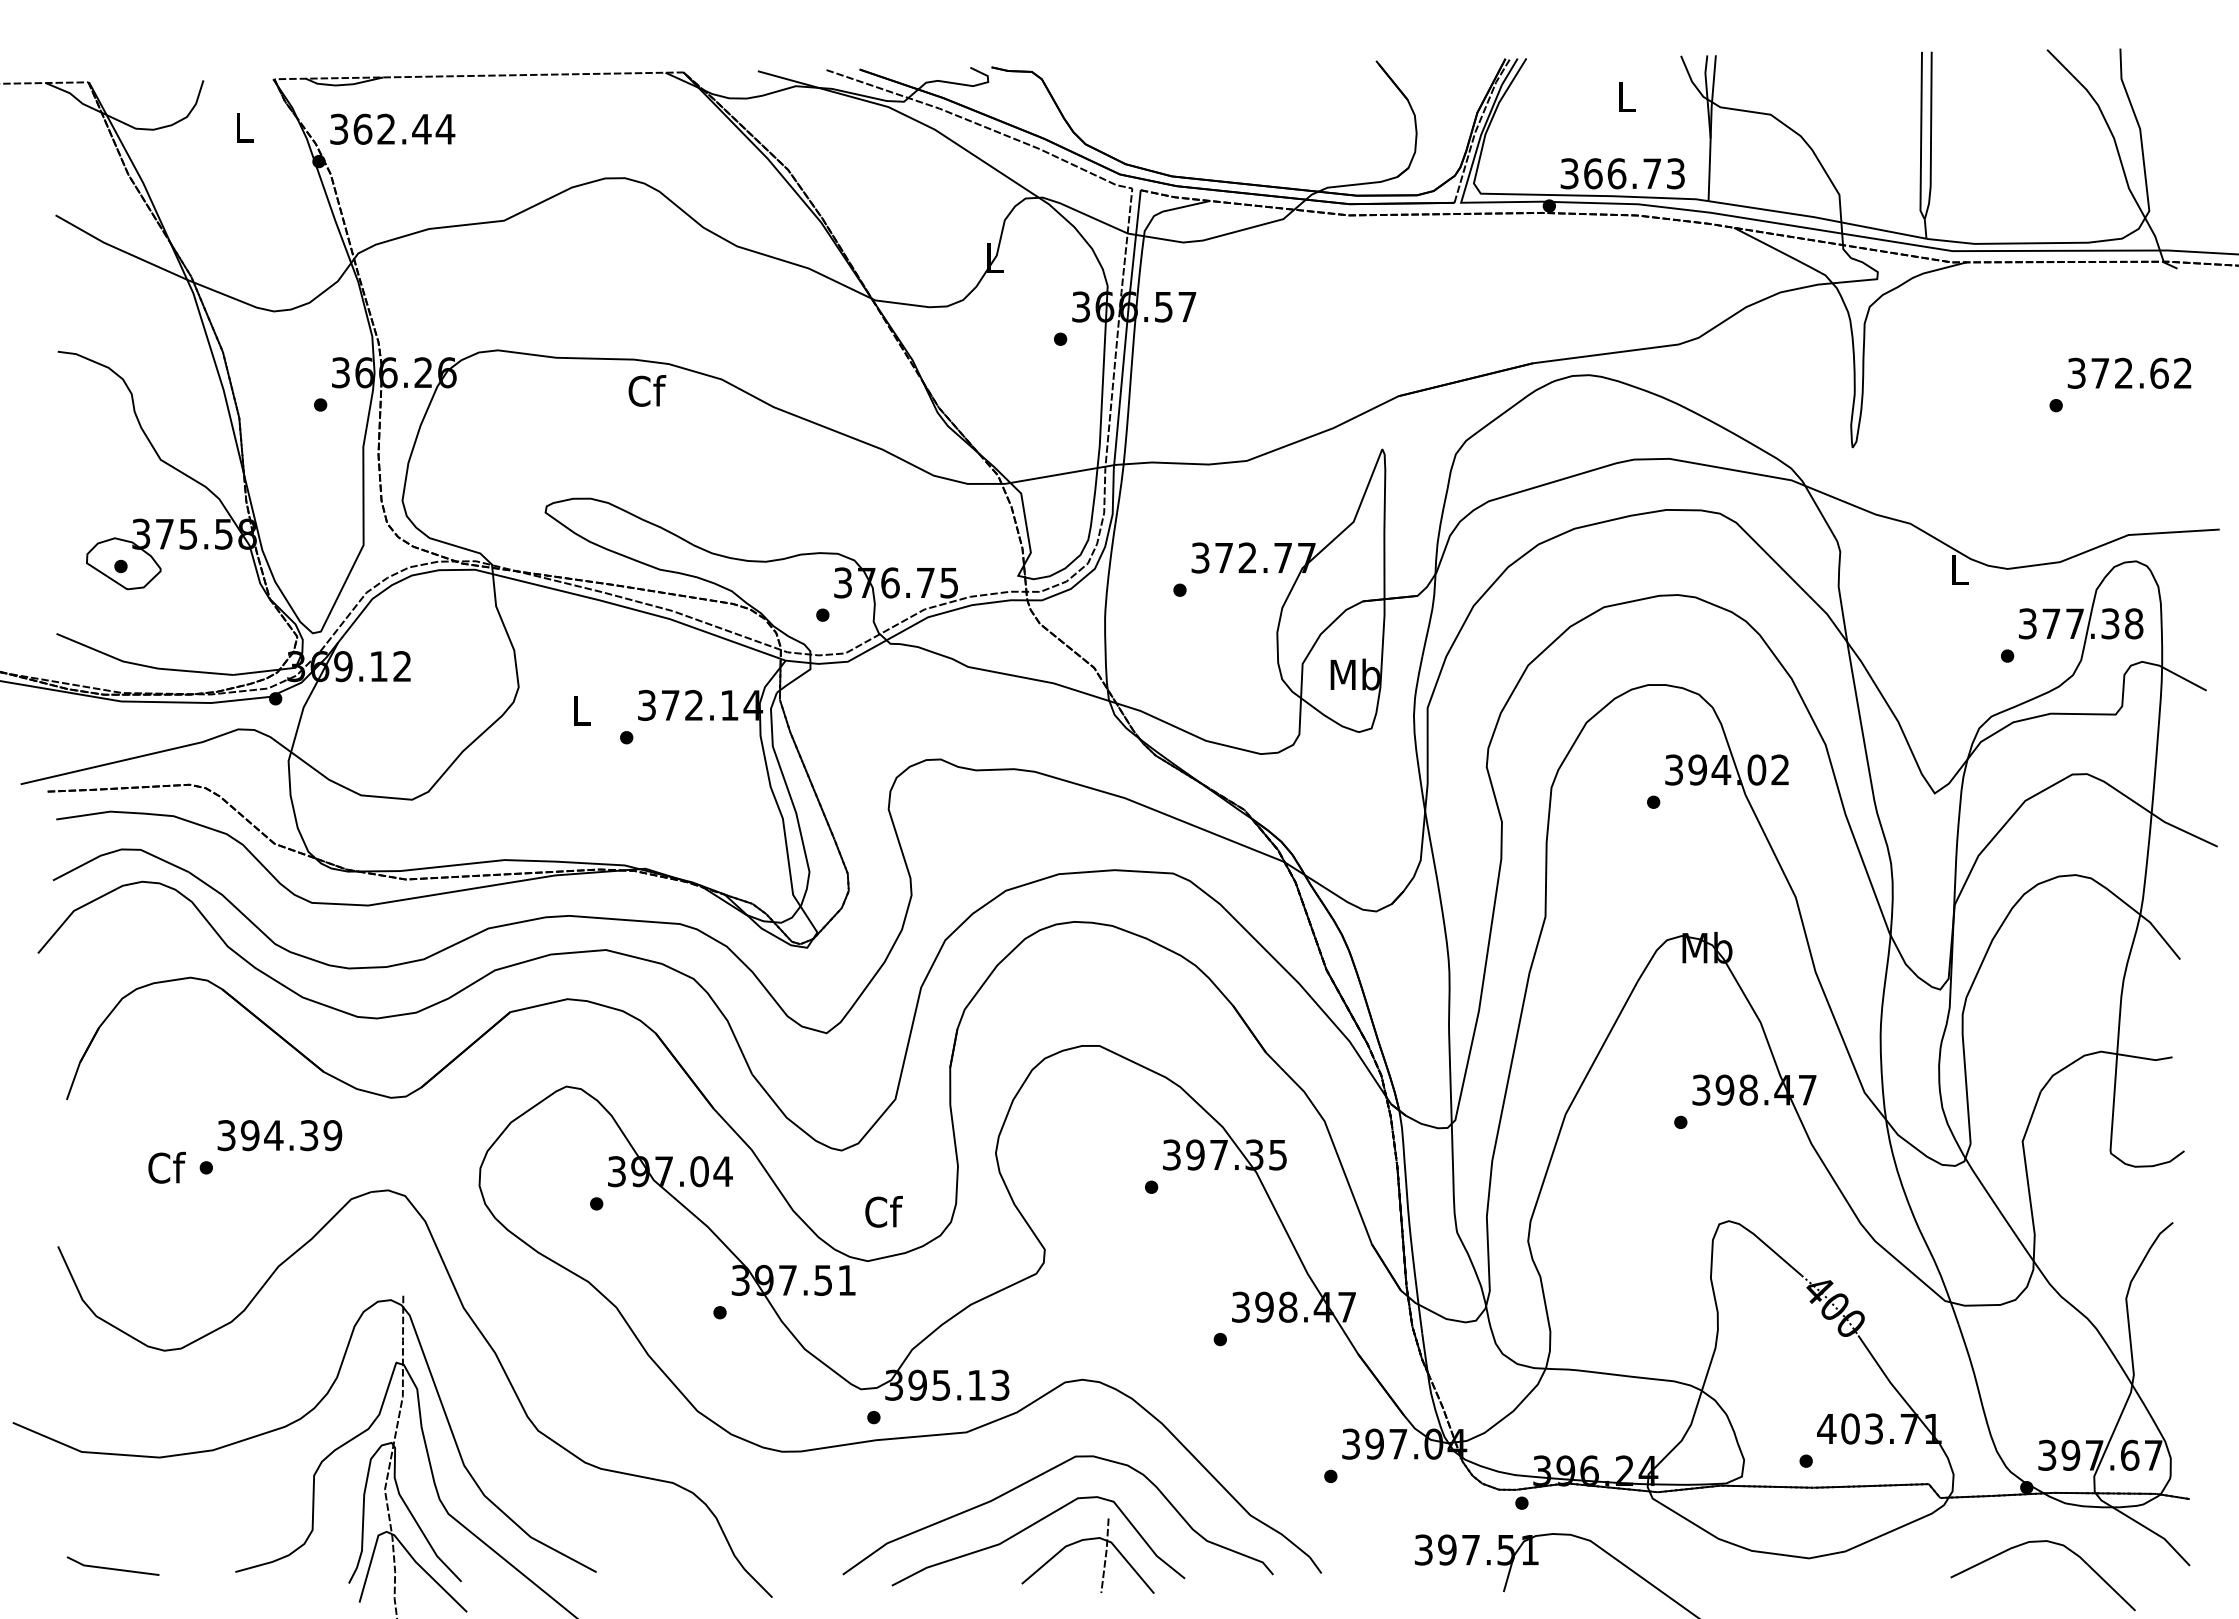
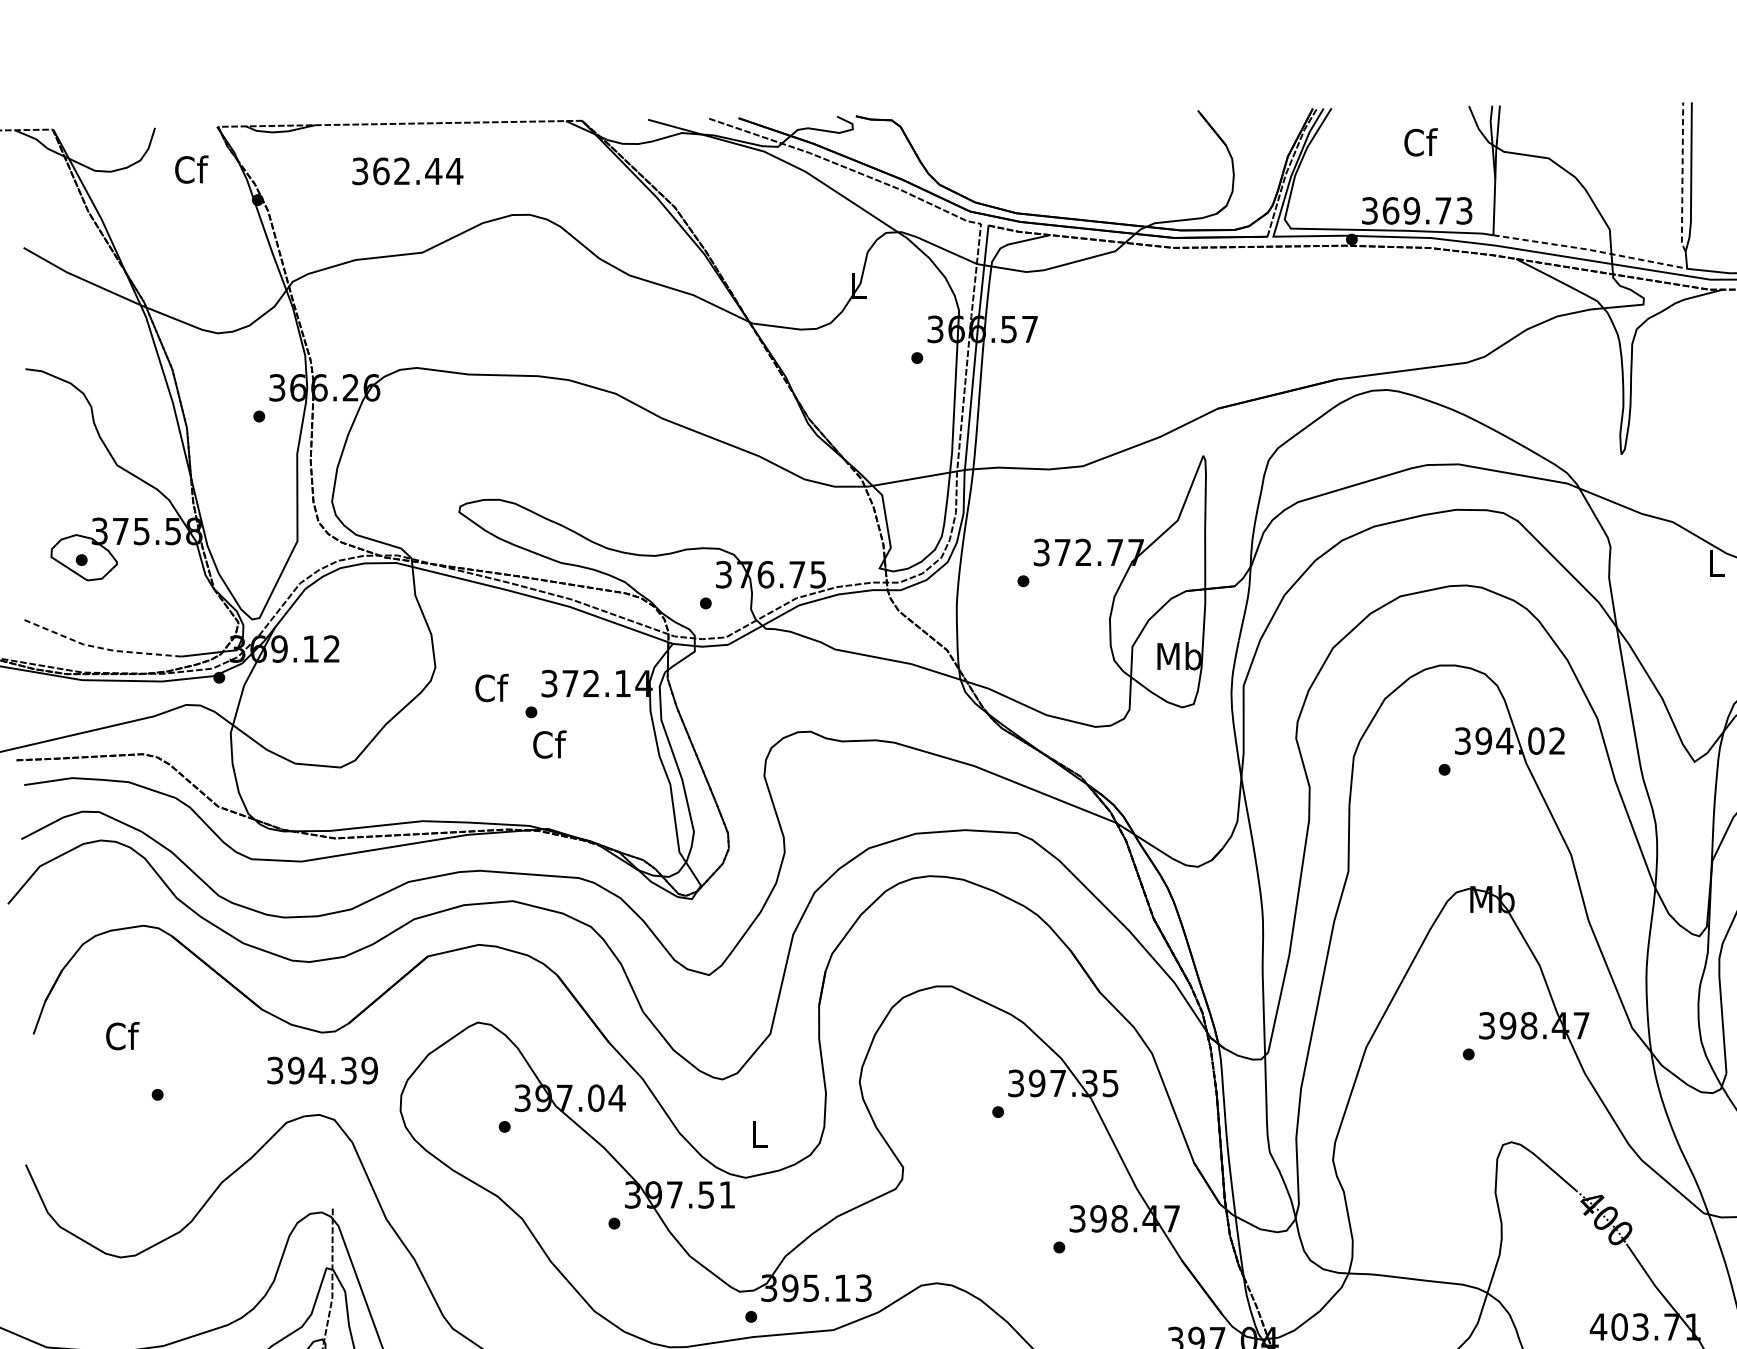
text: (1626, 96) -> (1420, 142), L -> Cf
text: (244, 127) -> (191, 169), L -> Cf
text: (392, 128) -> (407, 170), moved
line: (1921, 136) -> (1682, 177), solid -> dashed
text: (1616, 173) -> (1411, 210), 366.73 -> 369.73
line: (1817, 217) -> (1590, 249), solid -> dashed
text: (647, 390) -> (549, 744), moved
line: (141, 665) -> (99, 648), solid -> dashed
text: (582, 710) -> (492, 688), L -> Cf
text: (279, 1135) -> (322, 1070), moved
text: (166, 1167) -> (122, 1035), moved
text: (883, 1211) -> (759, 1133), Cf -> L

